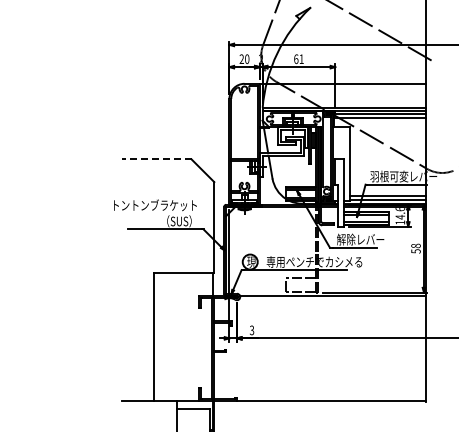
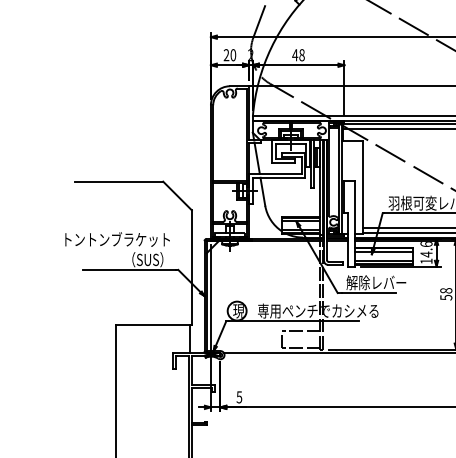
text: (298, 59) -> (298, 55), 61 -> 48
line: (156, 159) -> (118, 181), dashed -> solid
text: (252, 329) -> (240, 396), 3 -> 5

